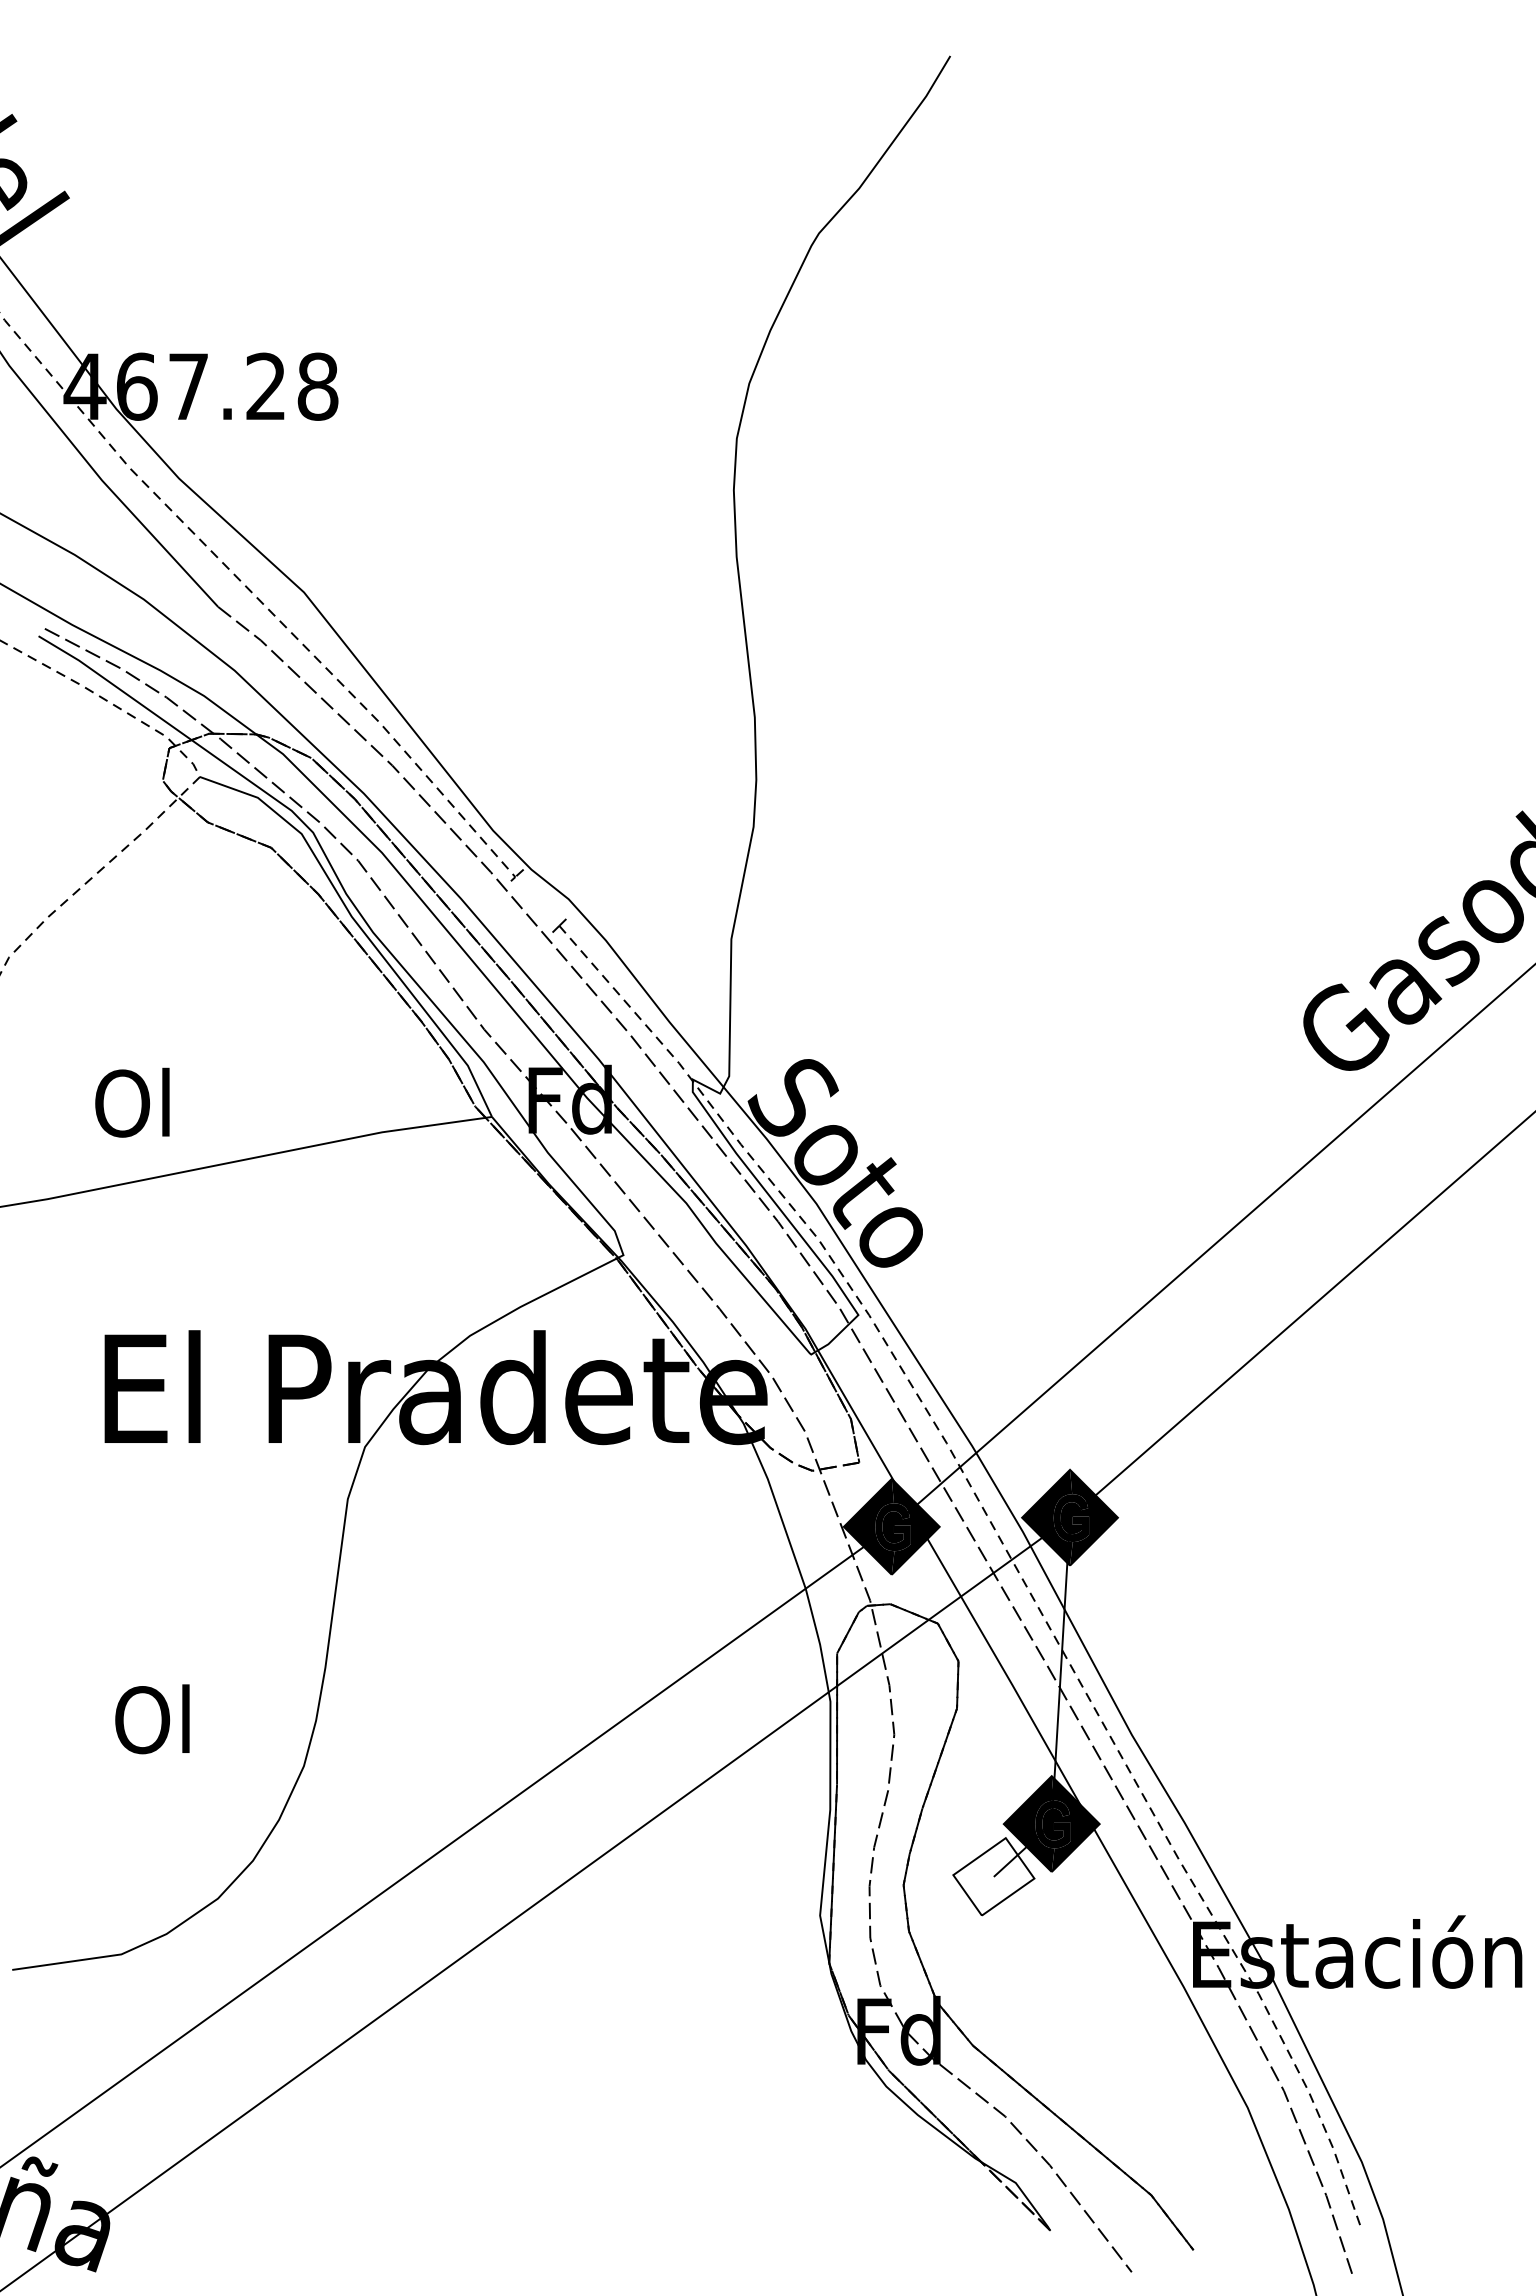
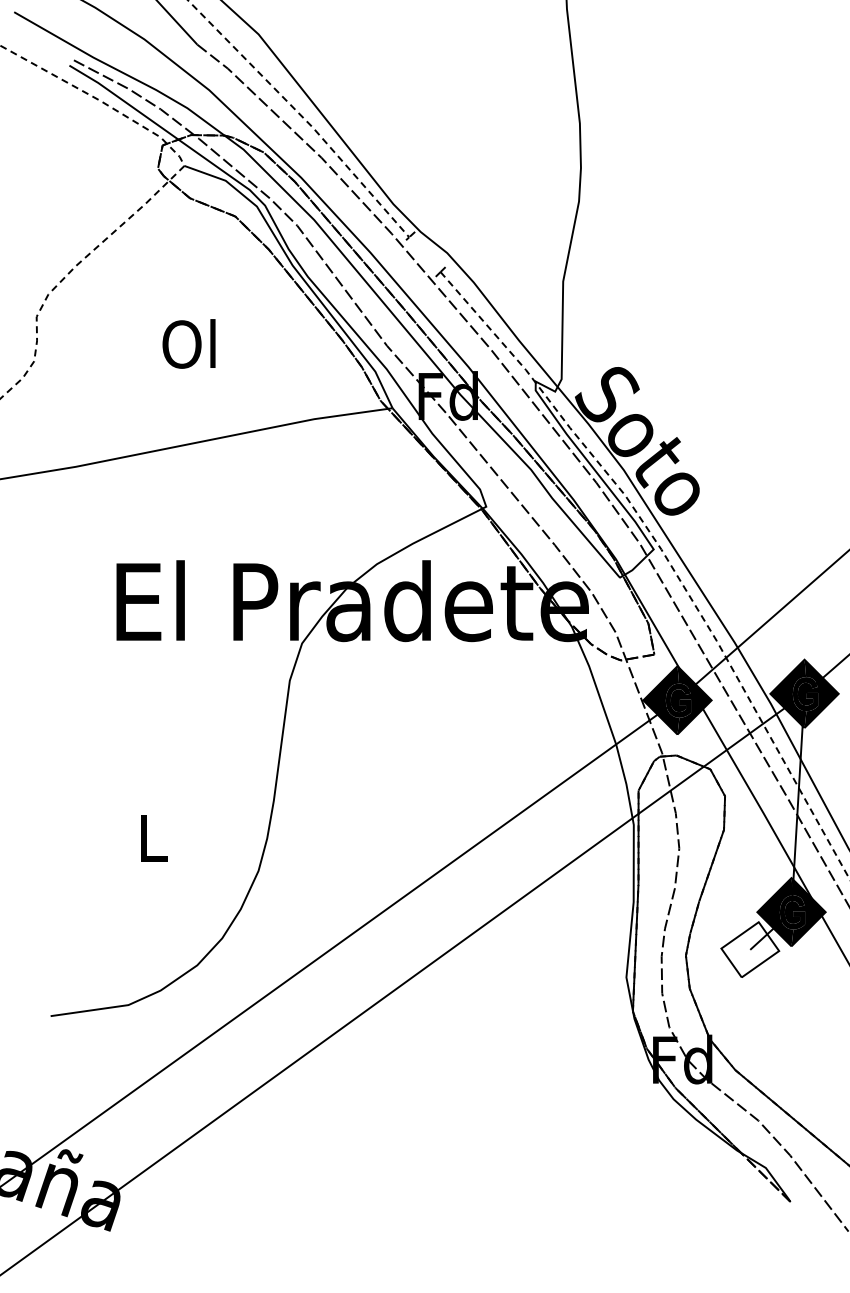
text: (132, 1102) -> (189, 343), moved
text: (152, 1719) -> (150, 837), Ol -> L

